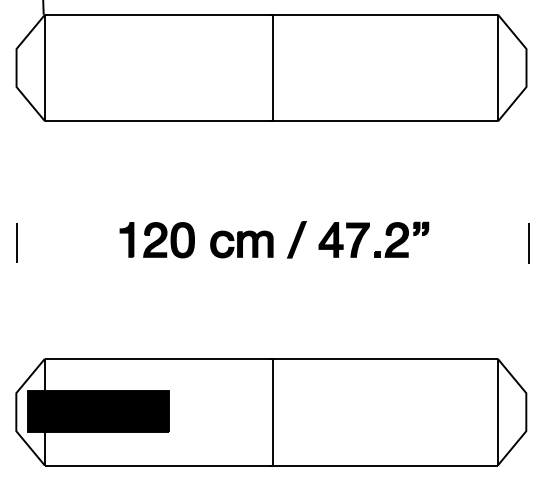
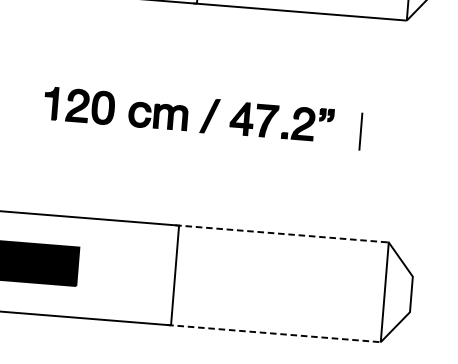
line: (528, 243) -> (360, 131), moved
line: (383, 358) -> (281, 233), solid -> dashed
line: (383, 465) -> (273, 333), solid -> dashed

